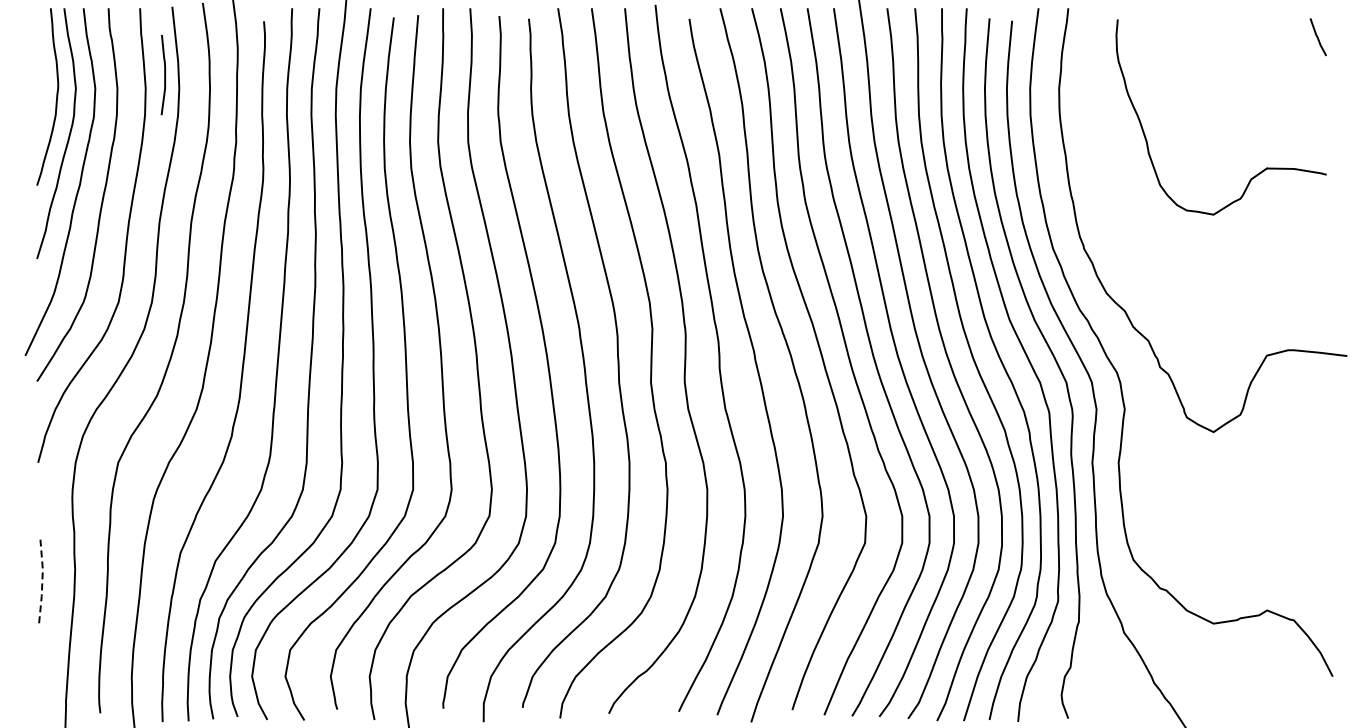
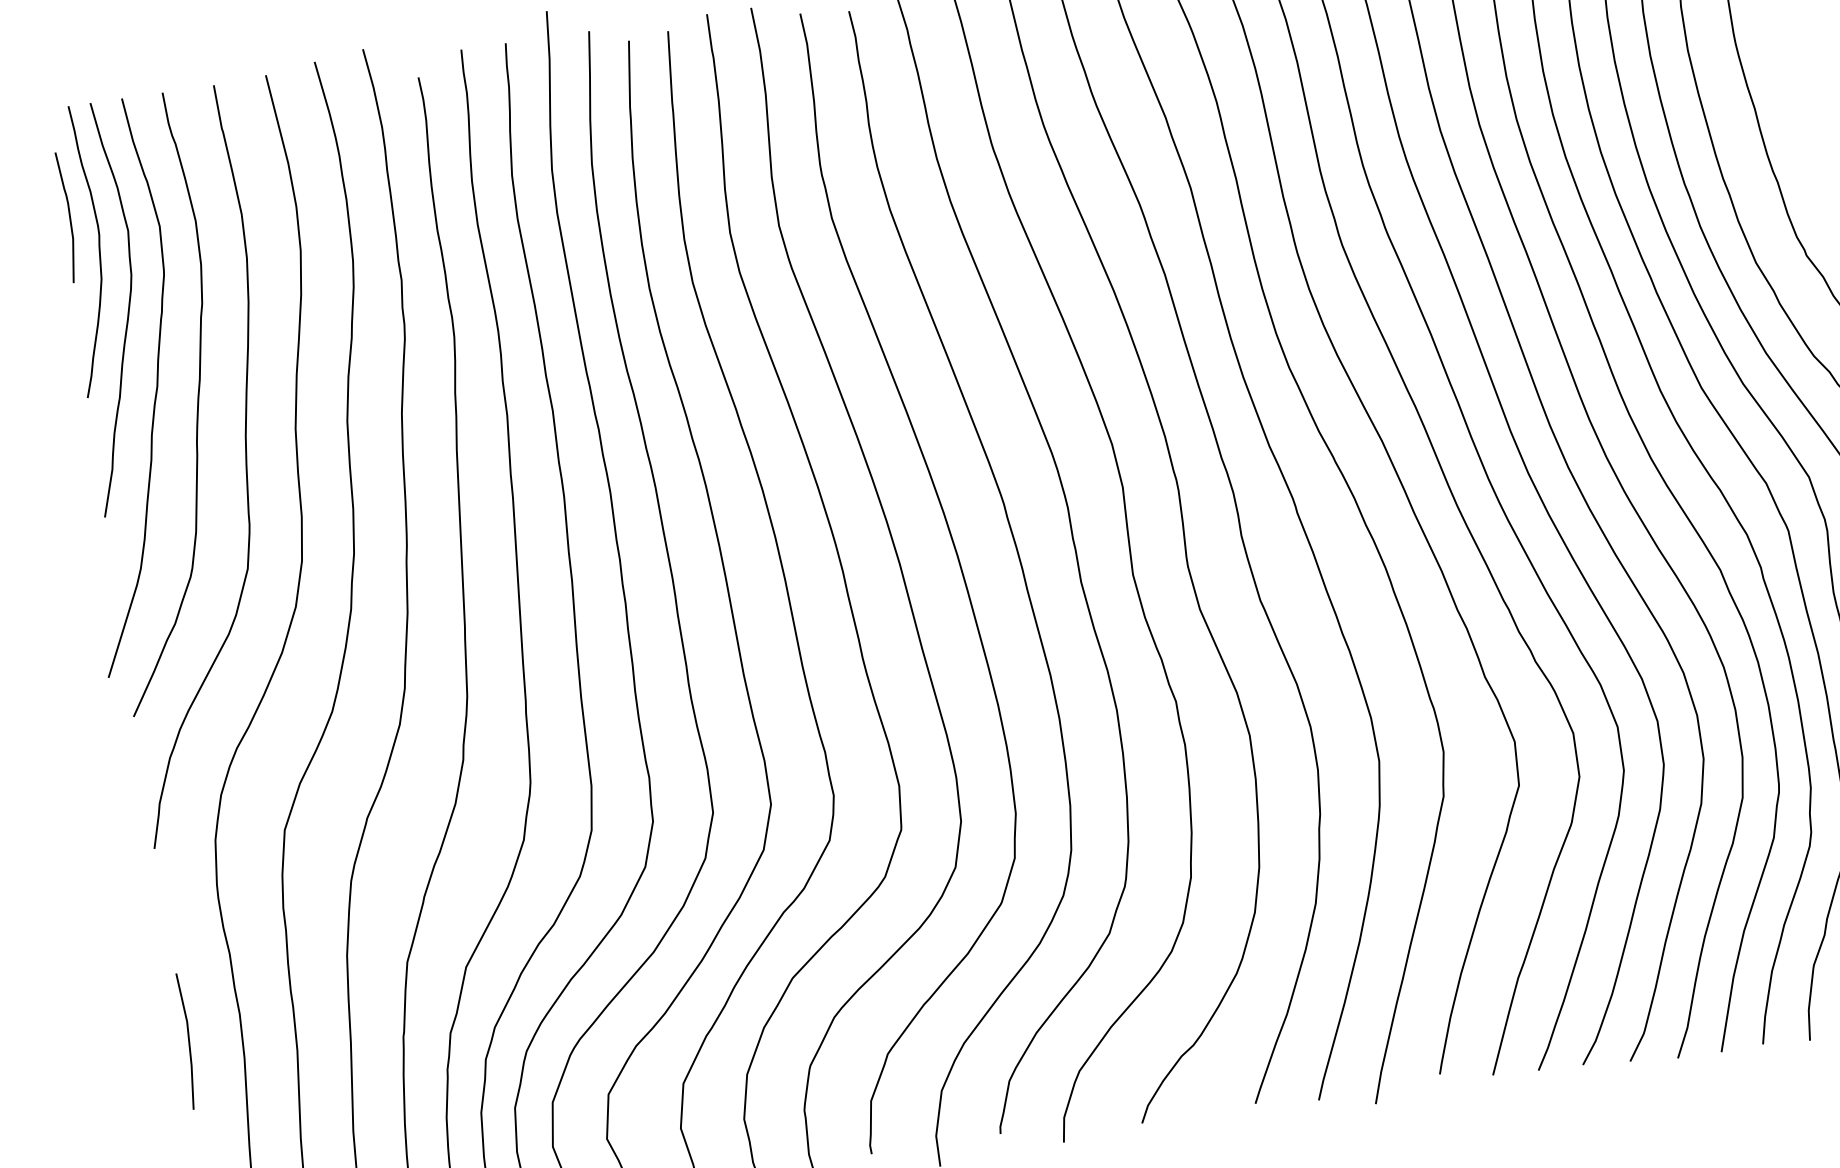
curve: (164, 75) -> (69, 217), moved
line: (42, 580) -> (189, 1039), dashed -> solid

